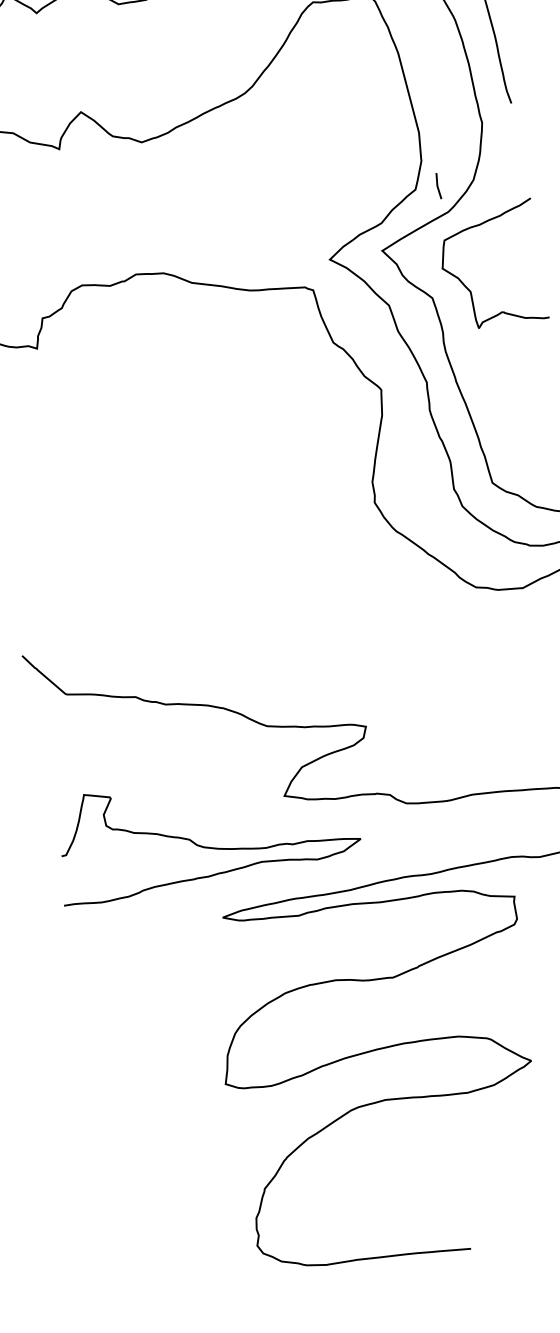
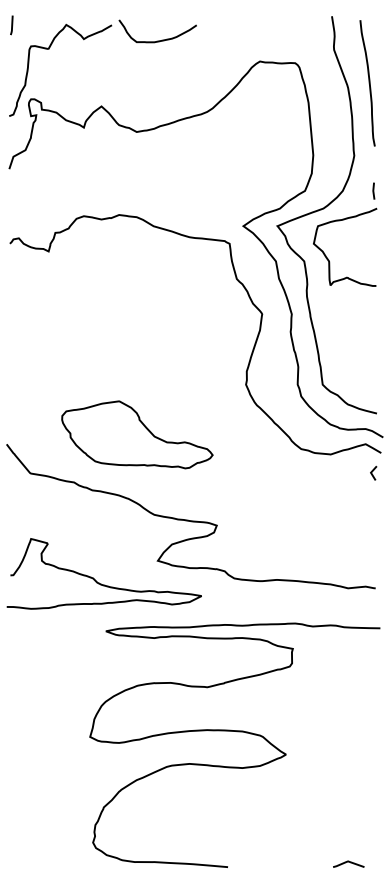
line: (437, 185) -> (373, 190), moved
part: (220, 607) -> (137, 434), added

